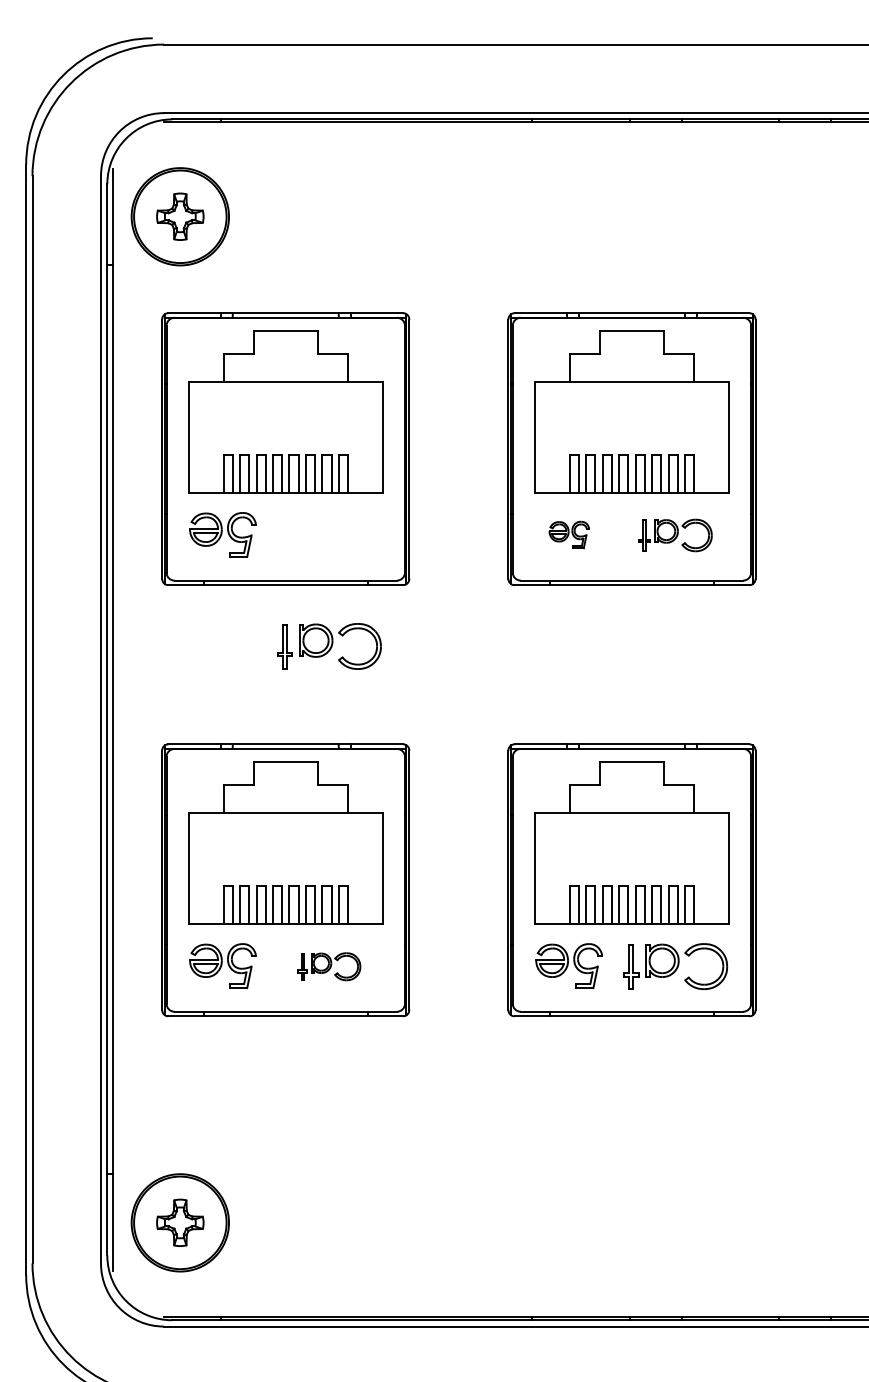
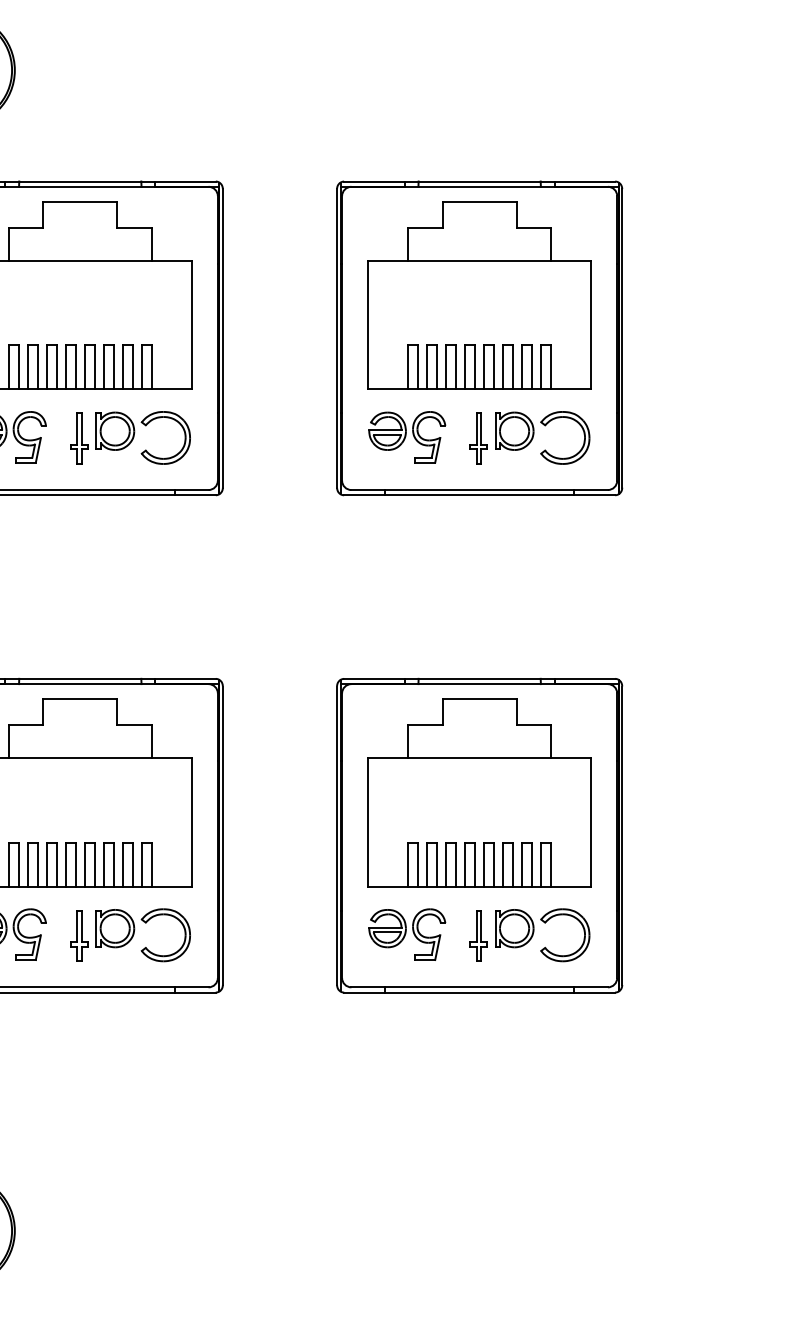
part: (569, 534) -> (407, 436), size x1.67
part: (675, 535) -> (529, 437), size x1.43
part: (329, 646) -> (130, 437), moved
part: (329, 966) -> (130, 935), size x1.67

